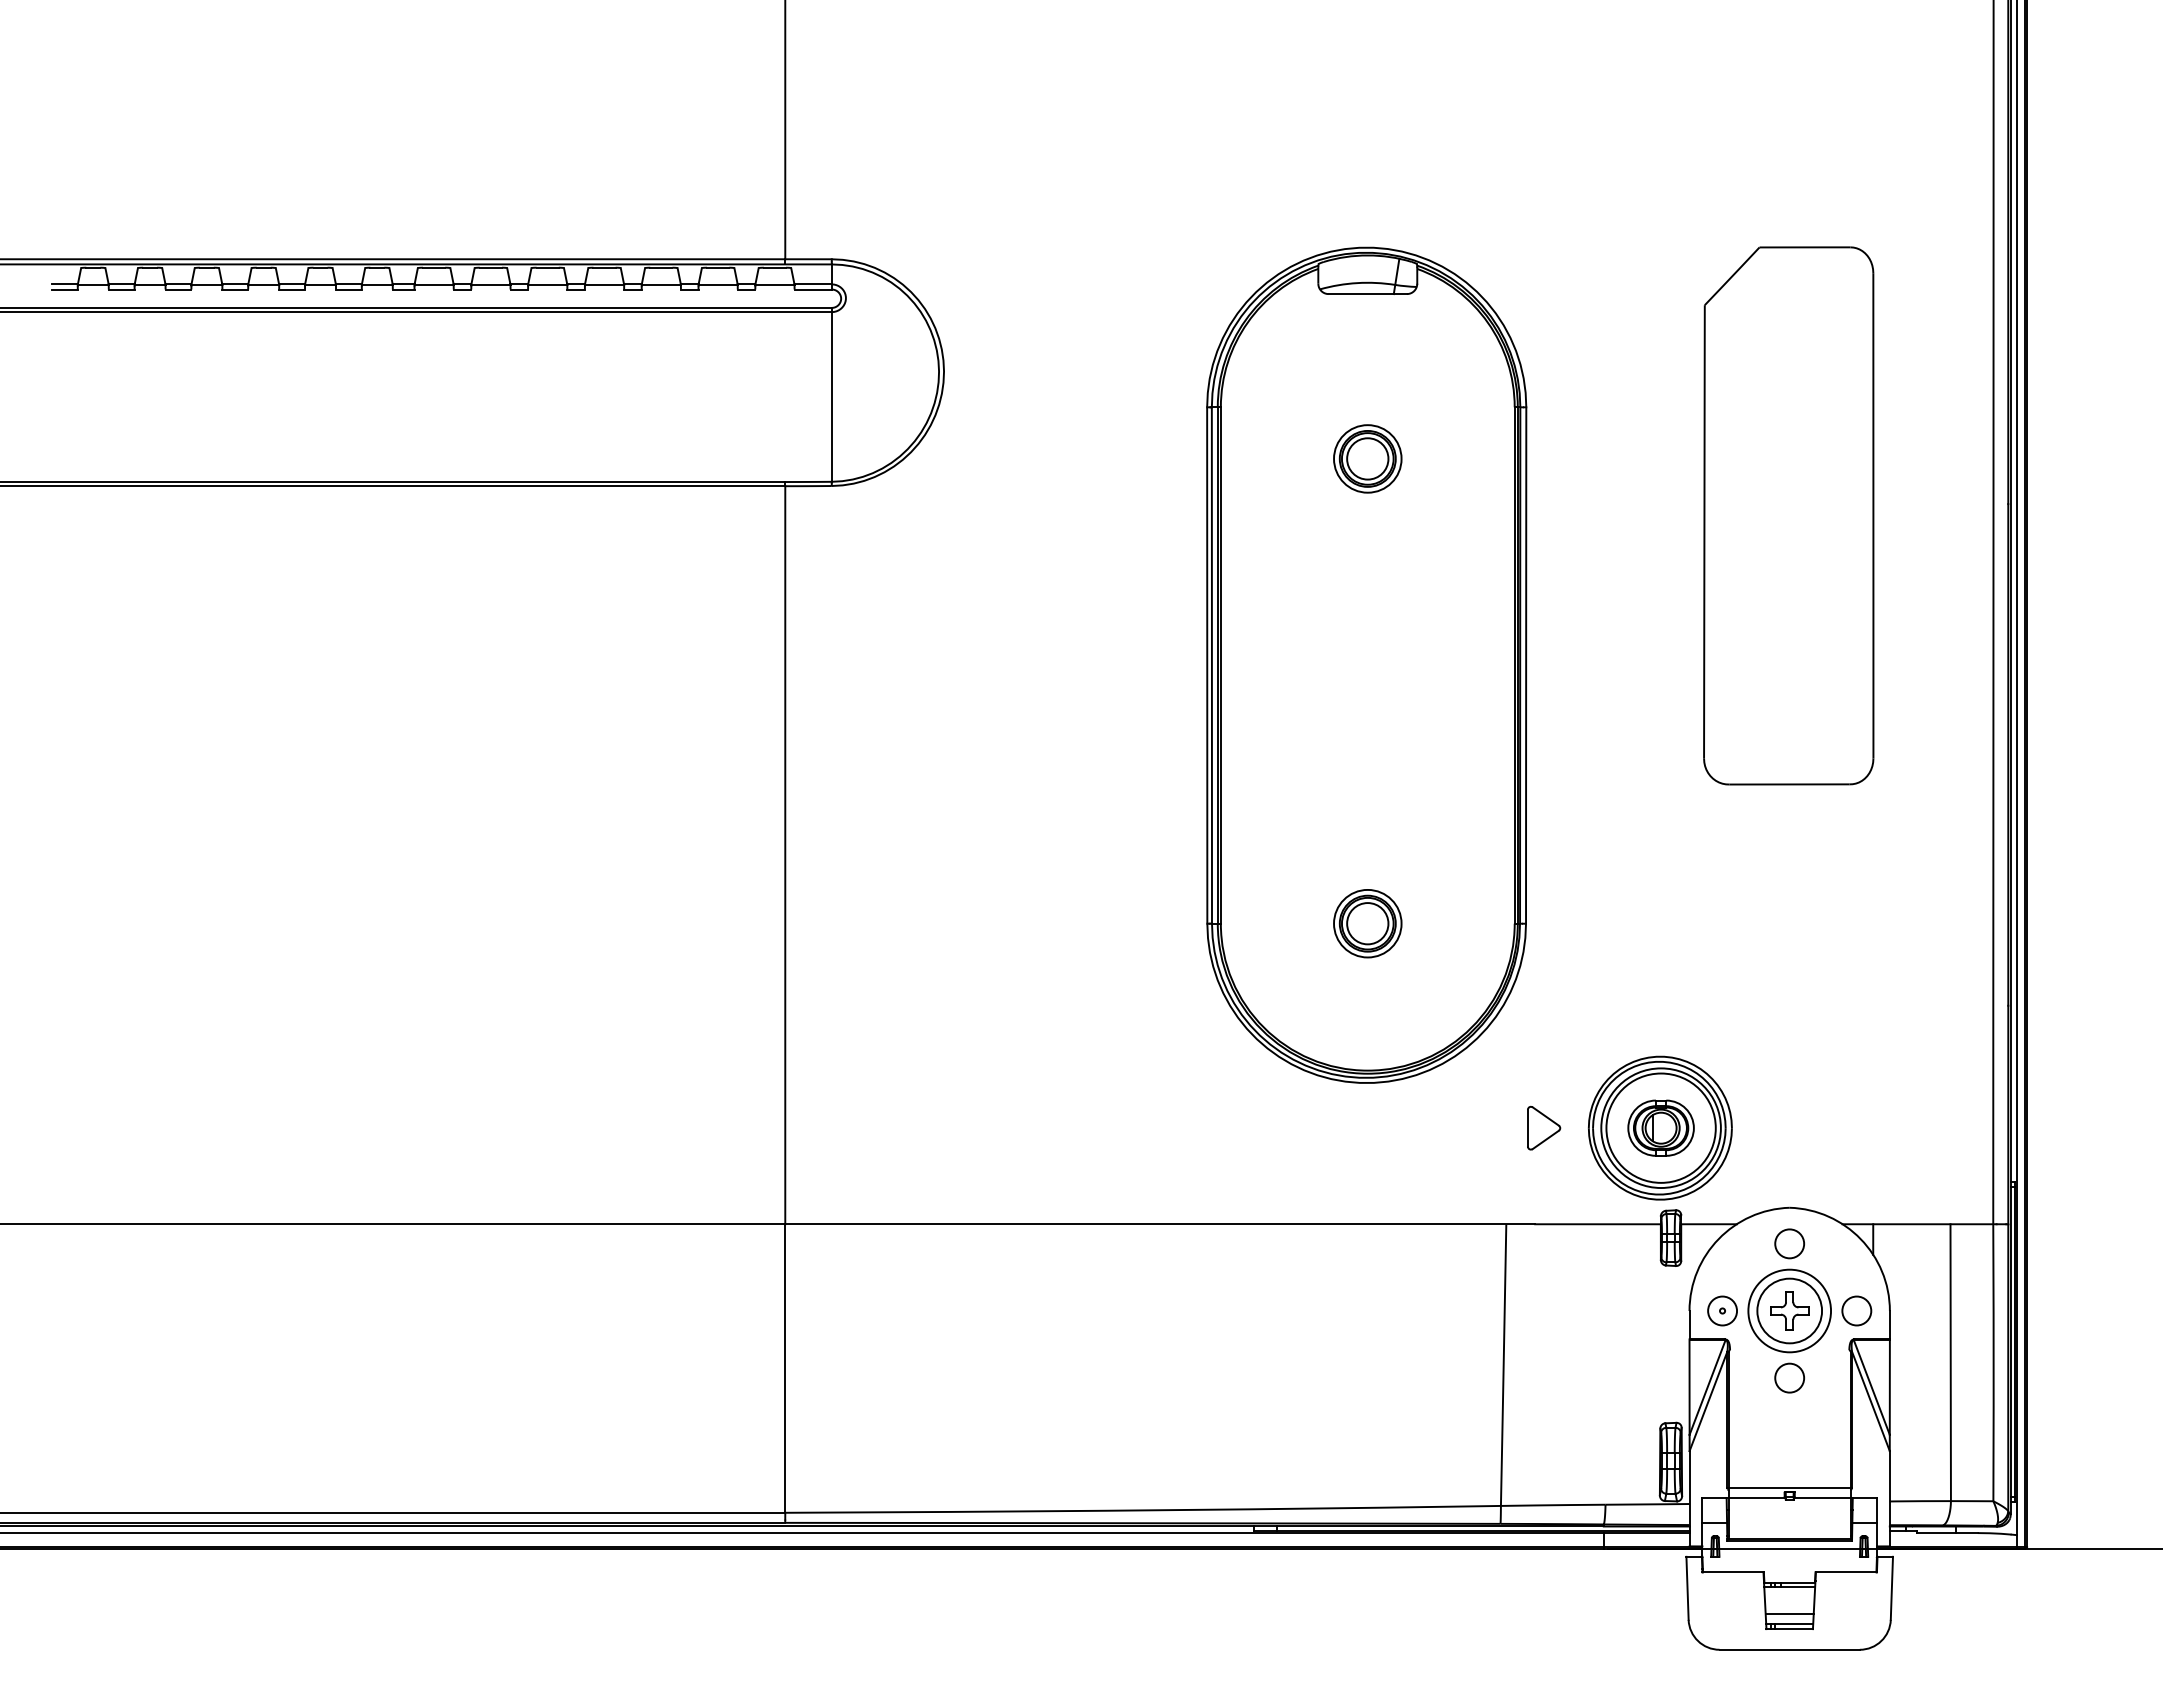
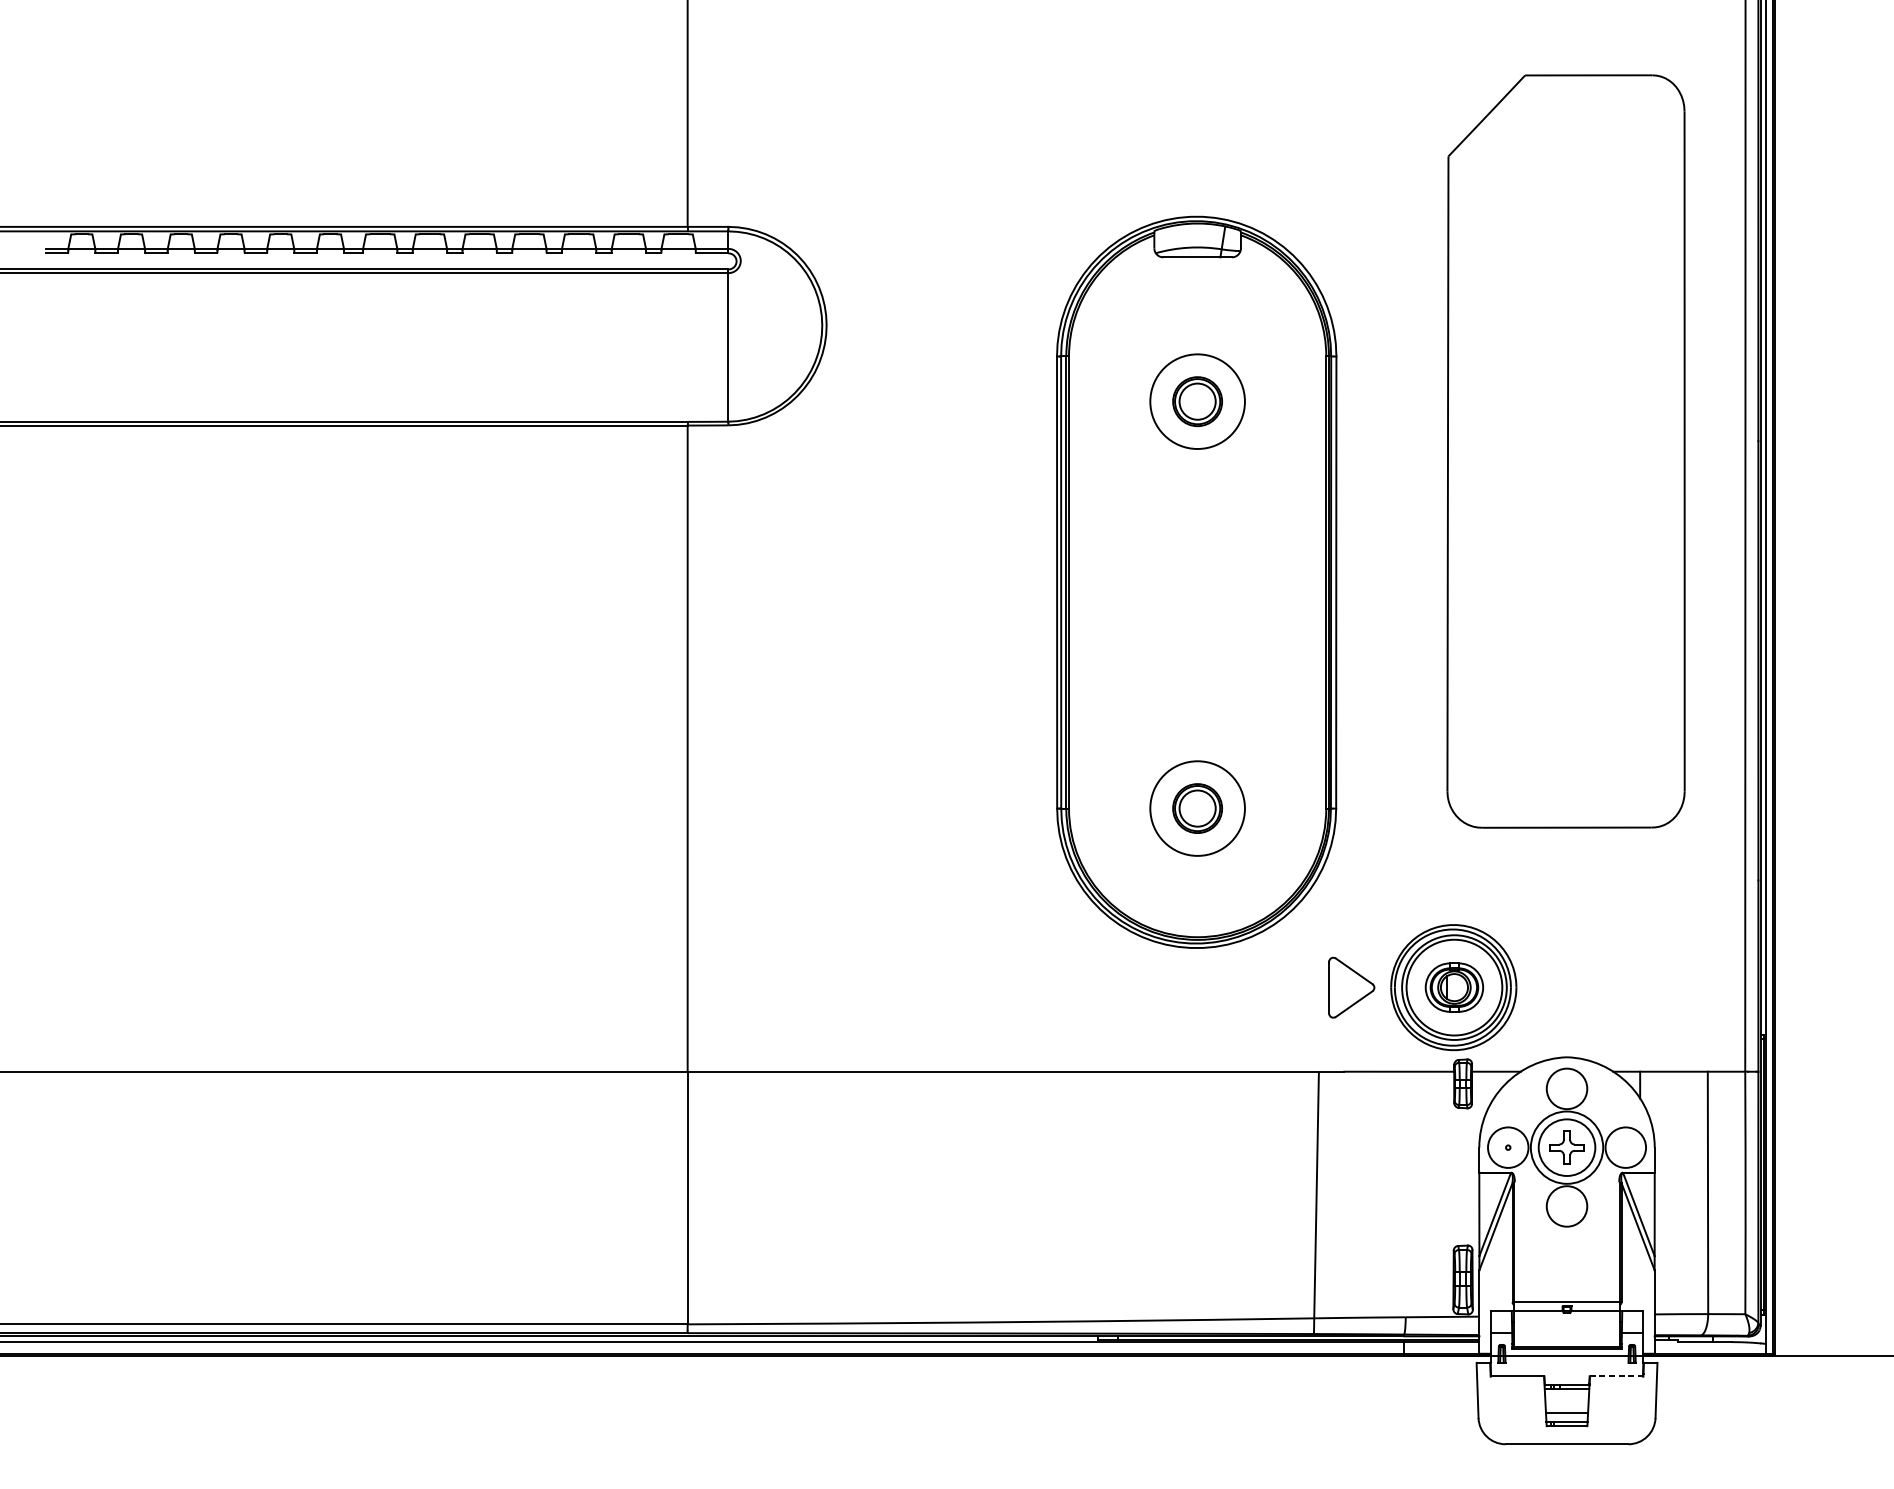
circle: (1367, 458) -> (1197, 401), size x1.6
part: (1788, 515) -> (1565, 451), size x1.6
circle: (1367, 923) -> (1197, 808), size x1.6
part: (1544, 1127) -> (1352, 987), size x1.6
circle: (1789, 1243) -> (1566, 1088), size x1.6
circle: (1722, 1310) -> (1508, 1147), size x1.6
circle: (1856, 1310) -> (1625, 1147), size x1.6
circle: (1789, 1377) -> (1566, 1205), size x1.6
line: (1846, 1572) -> (1616, 1376), solid -> dashed

